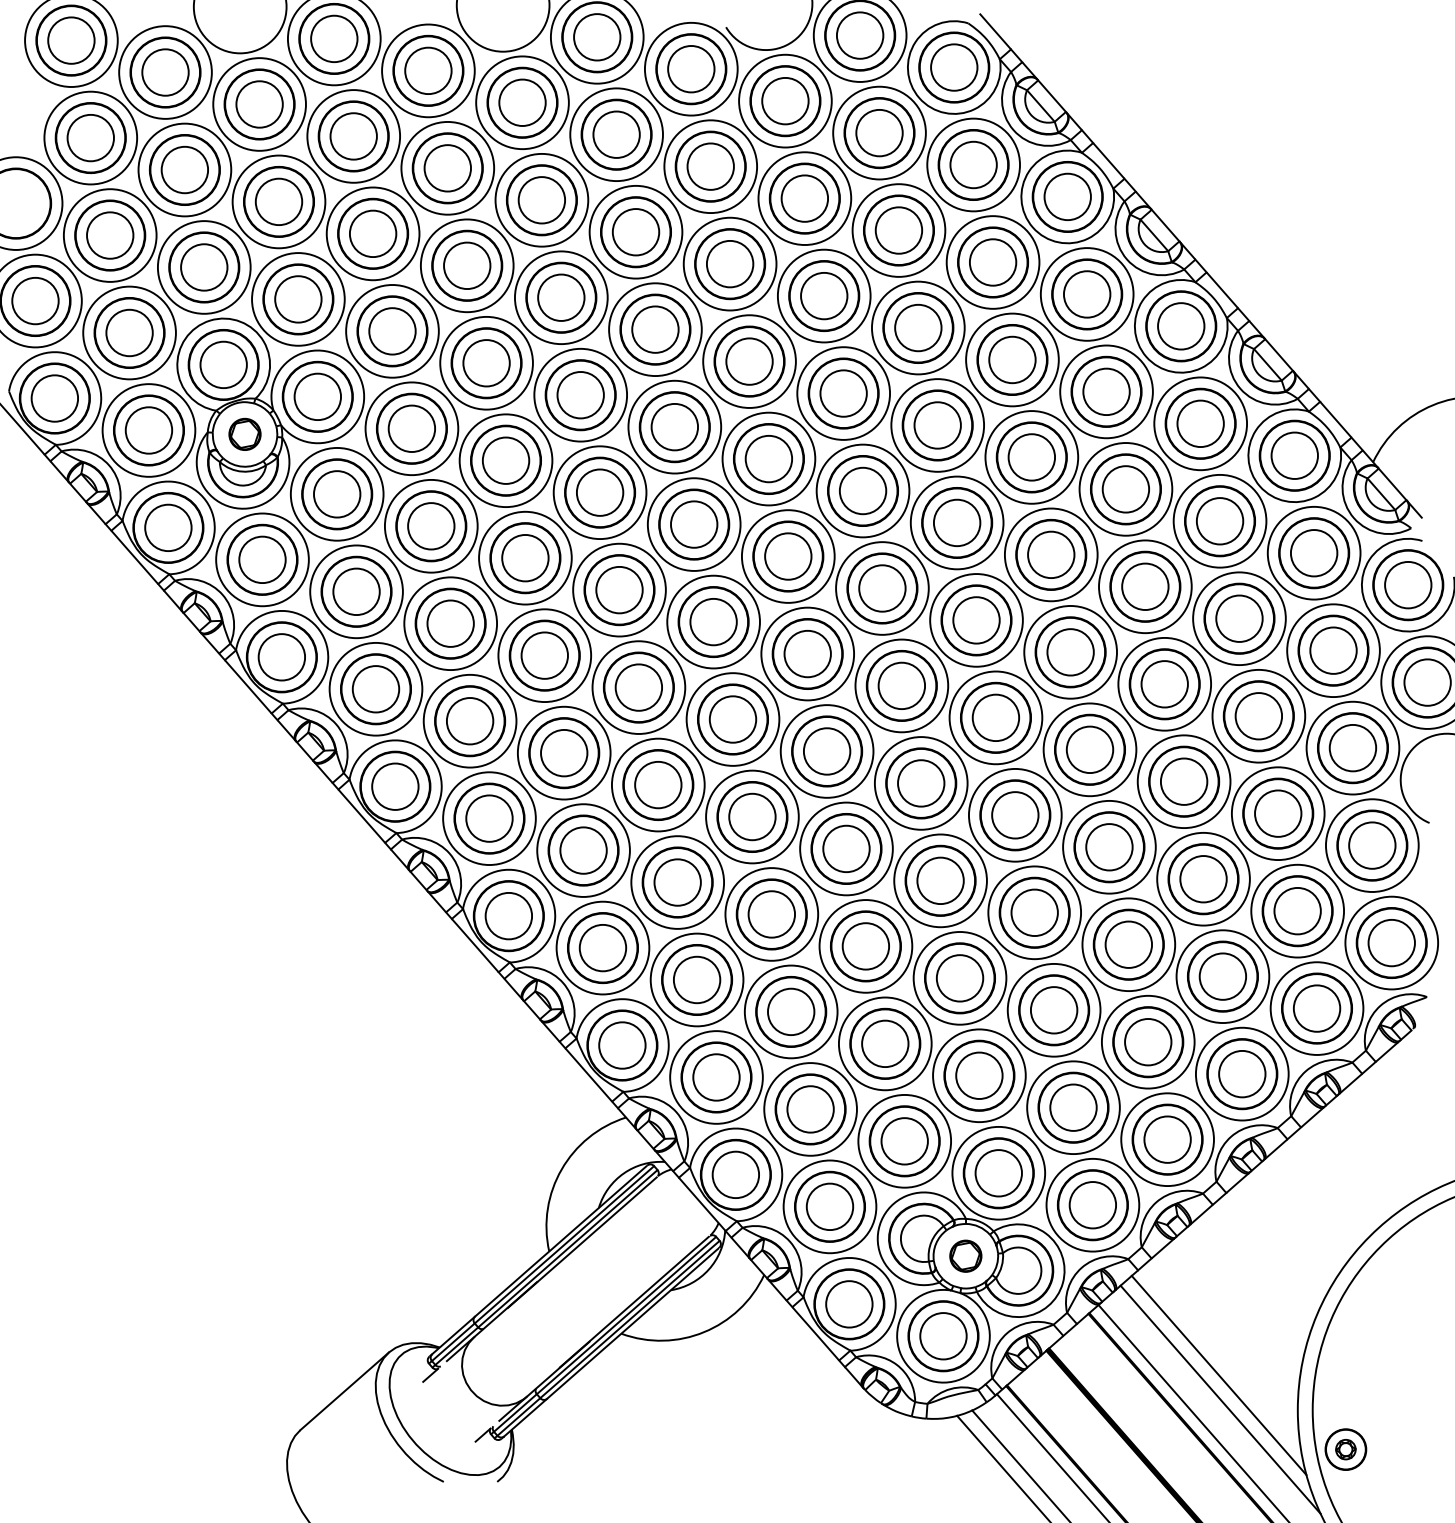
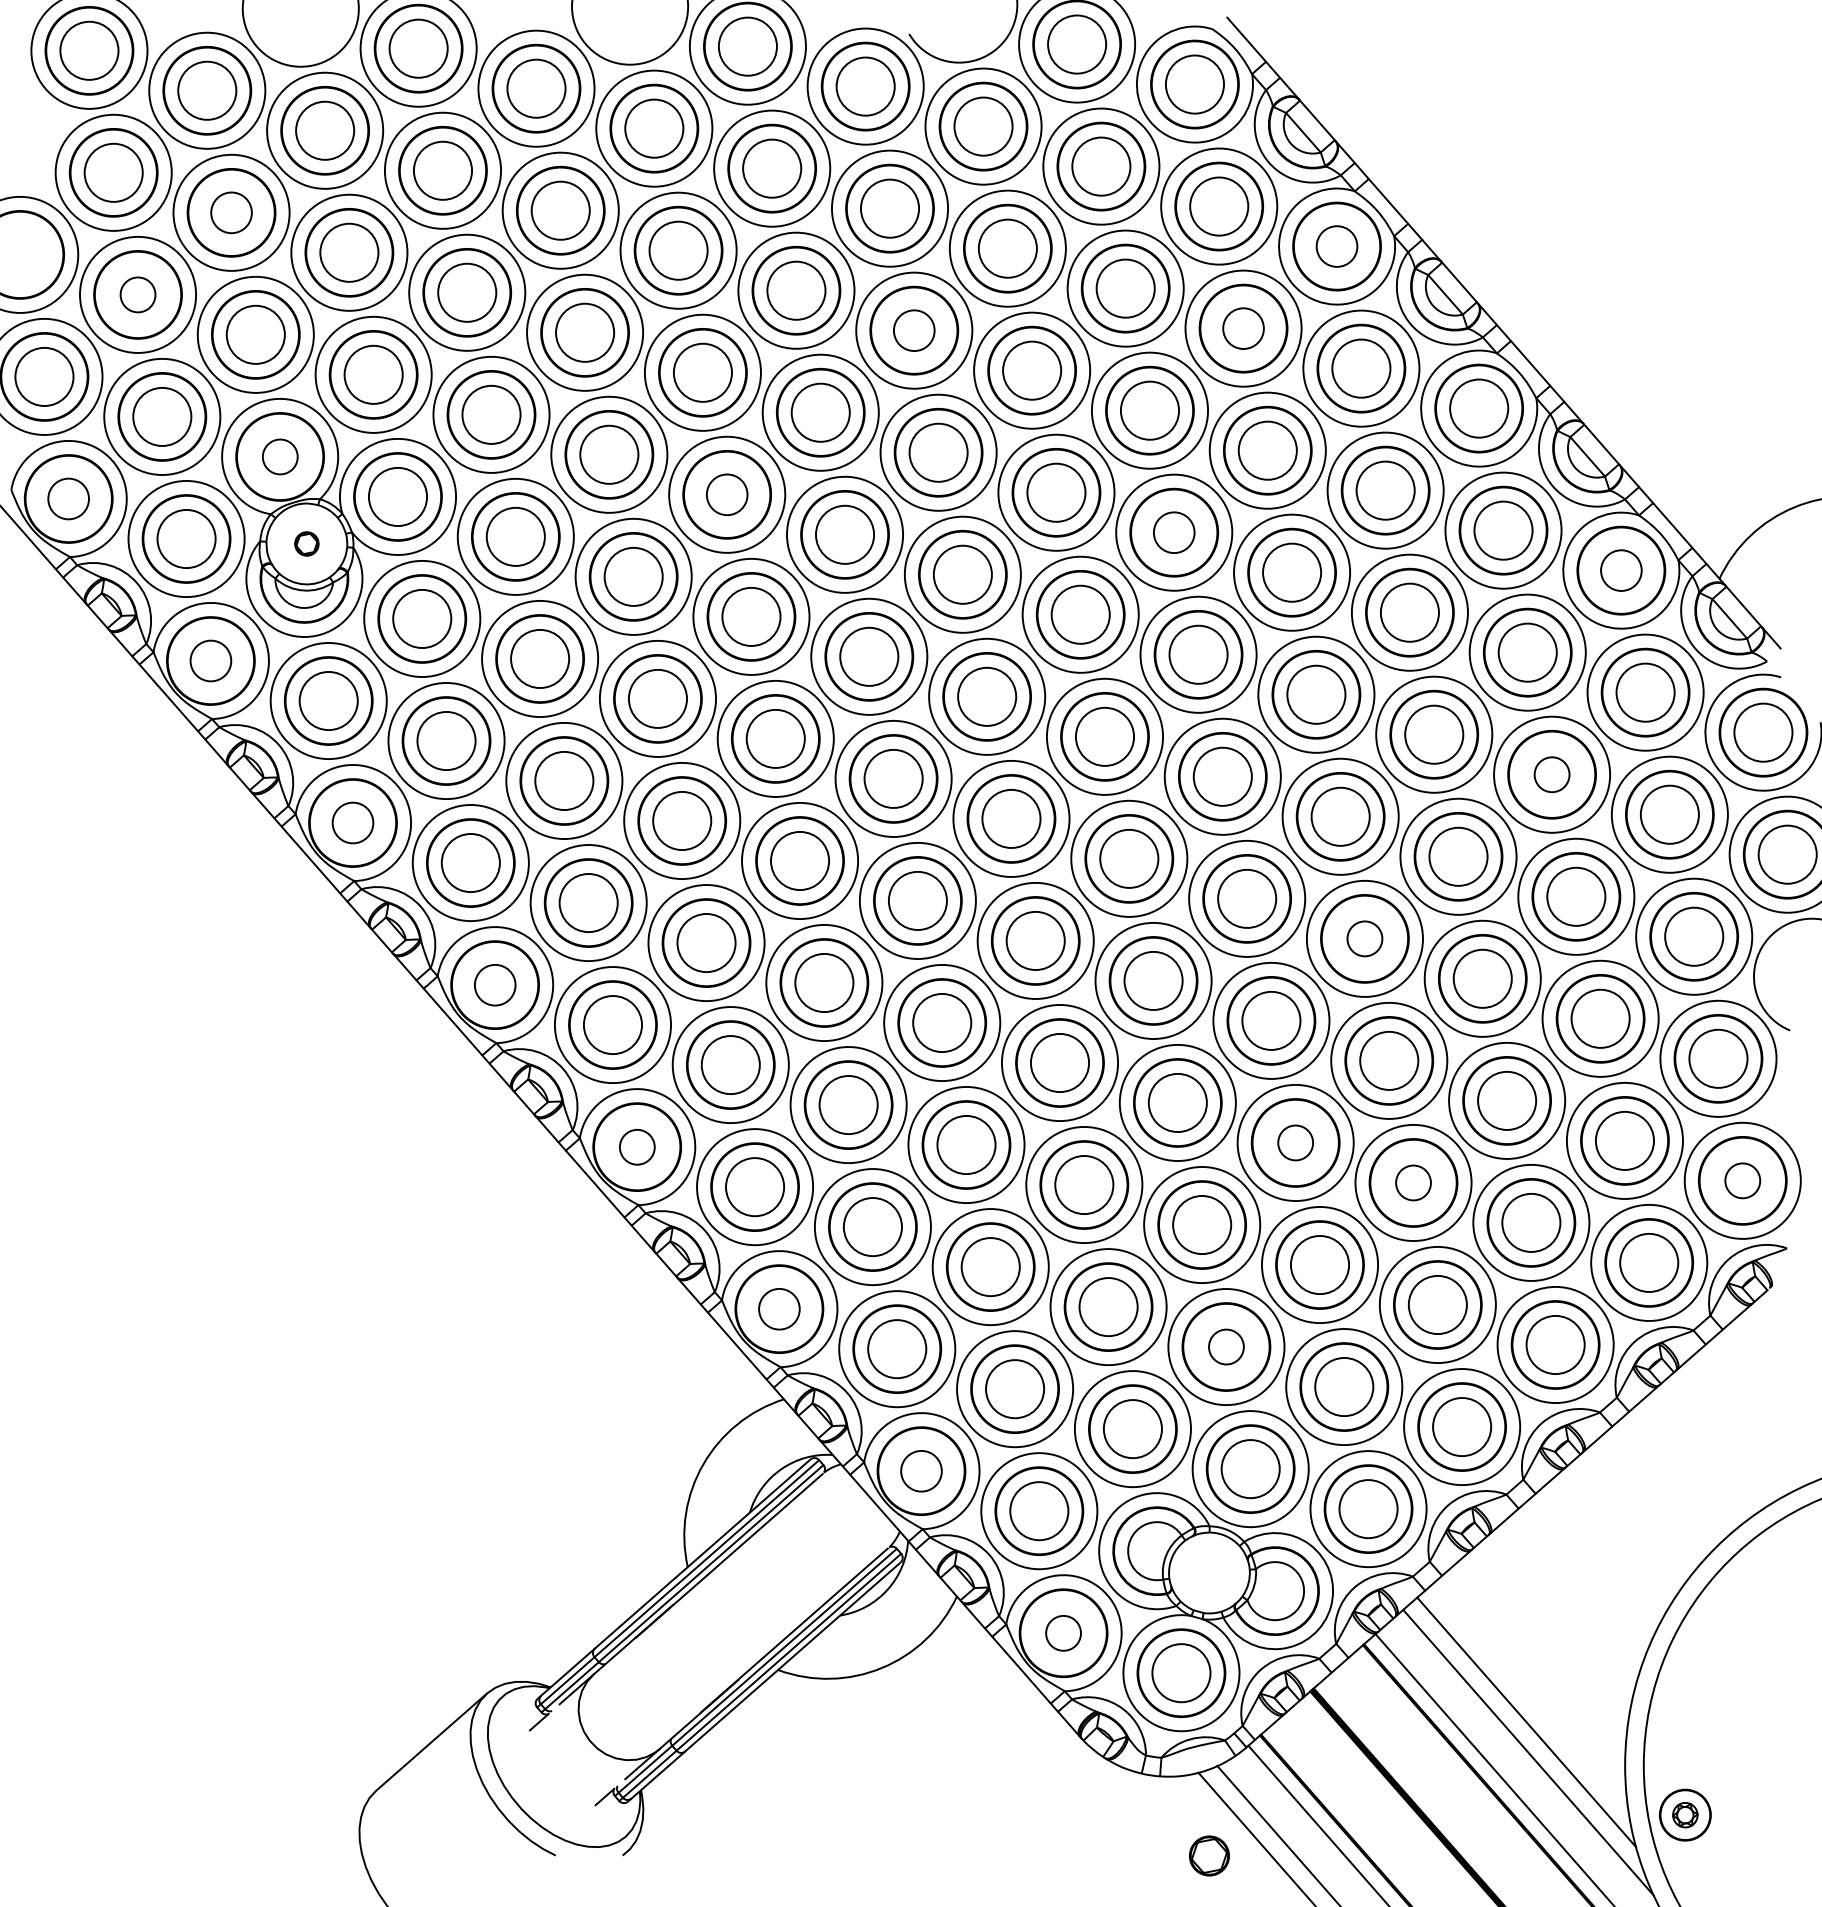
circle: (184, 169) -> (231, 212), size x0.7
circle: (1067, 196) -> (1336, 246), size x0.7
circle: (109, 235) -> (137, 294), size x0.6
circle: (993, 262) -> (1243, 328), size x0.7
circle: (730, 263) -> (914, 330), size x0.7
circle: (223, 364) -> (280, 456), size x0.6
circle: (580, 394) -> (727, 494), size x0.7
circle: (54, 398) -> (68, 498), size x0.7
circle: (937, 425) -> (1174, 532), size x0.7
part: (244, 434) -> (306, 543), size x0.6
circle: (1294, 455) -> (1621, 570), size x0.7
circle: (168, 527) -> (210, 660), size x0.7
circle: (1239, 618) -> (1552, 774), size x0.6
circle: (281, 656) -> (352, 822), size x0.7
circle: (1089, 749) -> (1364, 938), size x0.6
circle: (395, 787) -> (495, 985), size x0.7
circle: (1034, 912) -> (1295, 1142), size x0.6
circle: (509, 916) -> (637, 1147), size x0.6
circle: (1391, 942) -> (1742, 1180), size x0.6
circle: (1128, 944) -> (1413, 1182), size x0.6
circle: (622, 1045) -> (779, 1309), size x0.7
circle: (979, 1075) -> (1226, 1346), size x0.6
circle: (735, 1175) -> (921, 1471), size x0.7
part: (965, 1255) -> (1209, 1855), moved
circle: (849, 1304) -> (1063, 1633), size x0.6

